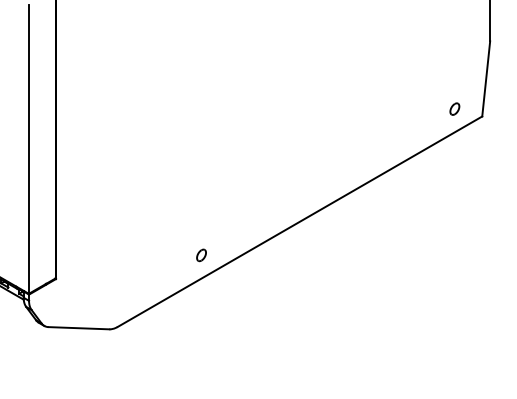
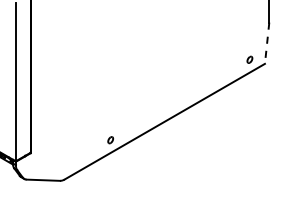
line: (486, 79) -> (267, 43), solid -> dashed

